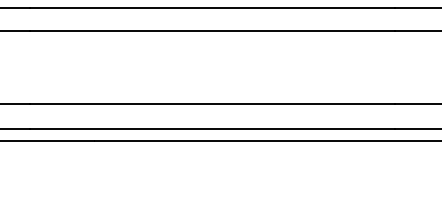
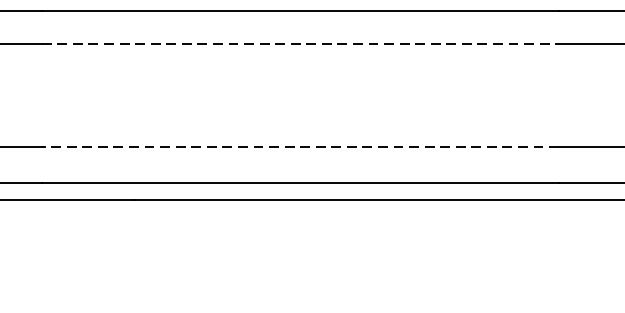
line: (212, 31) -> (300, 44), solid -> dashed
line: (212, 103) -> (300, 146), solid -> dashed

